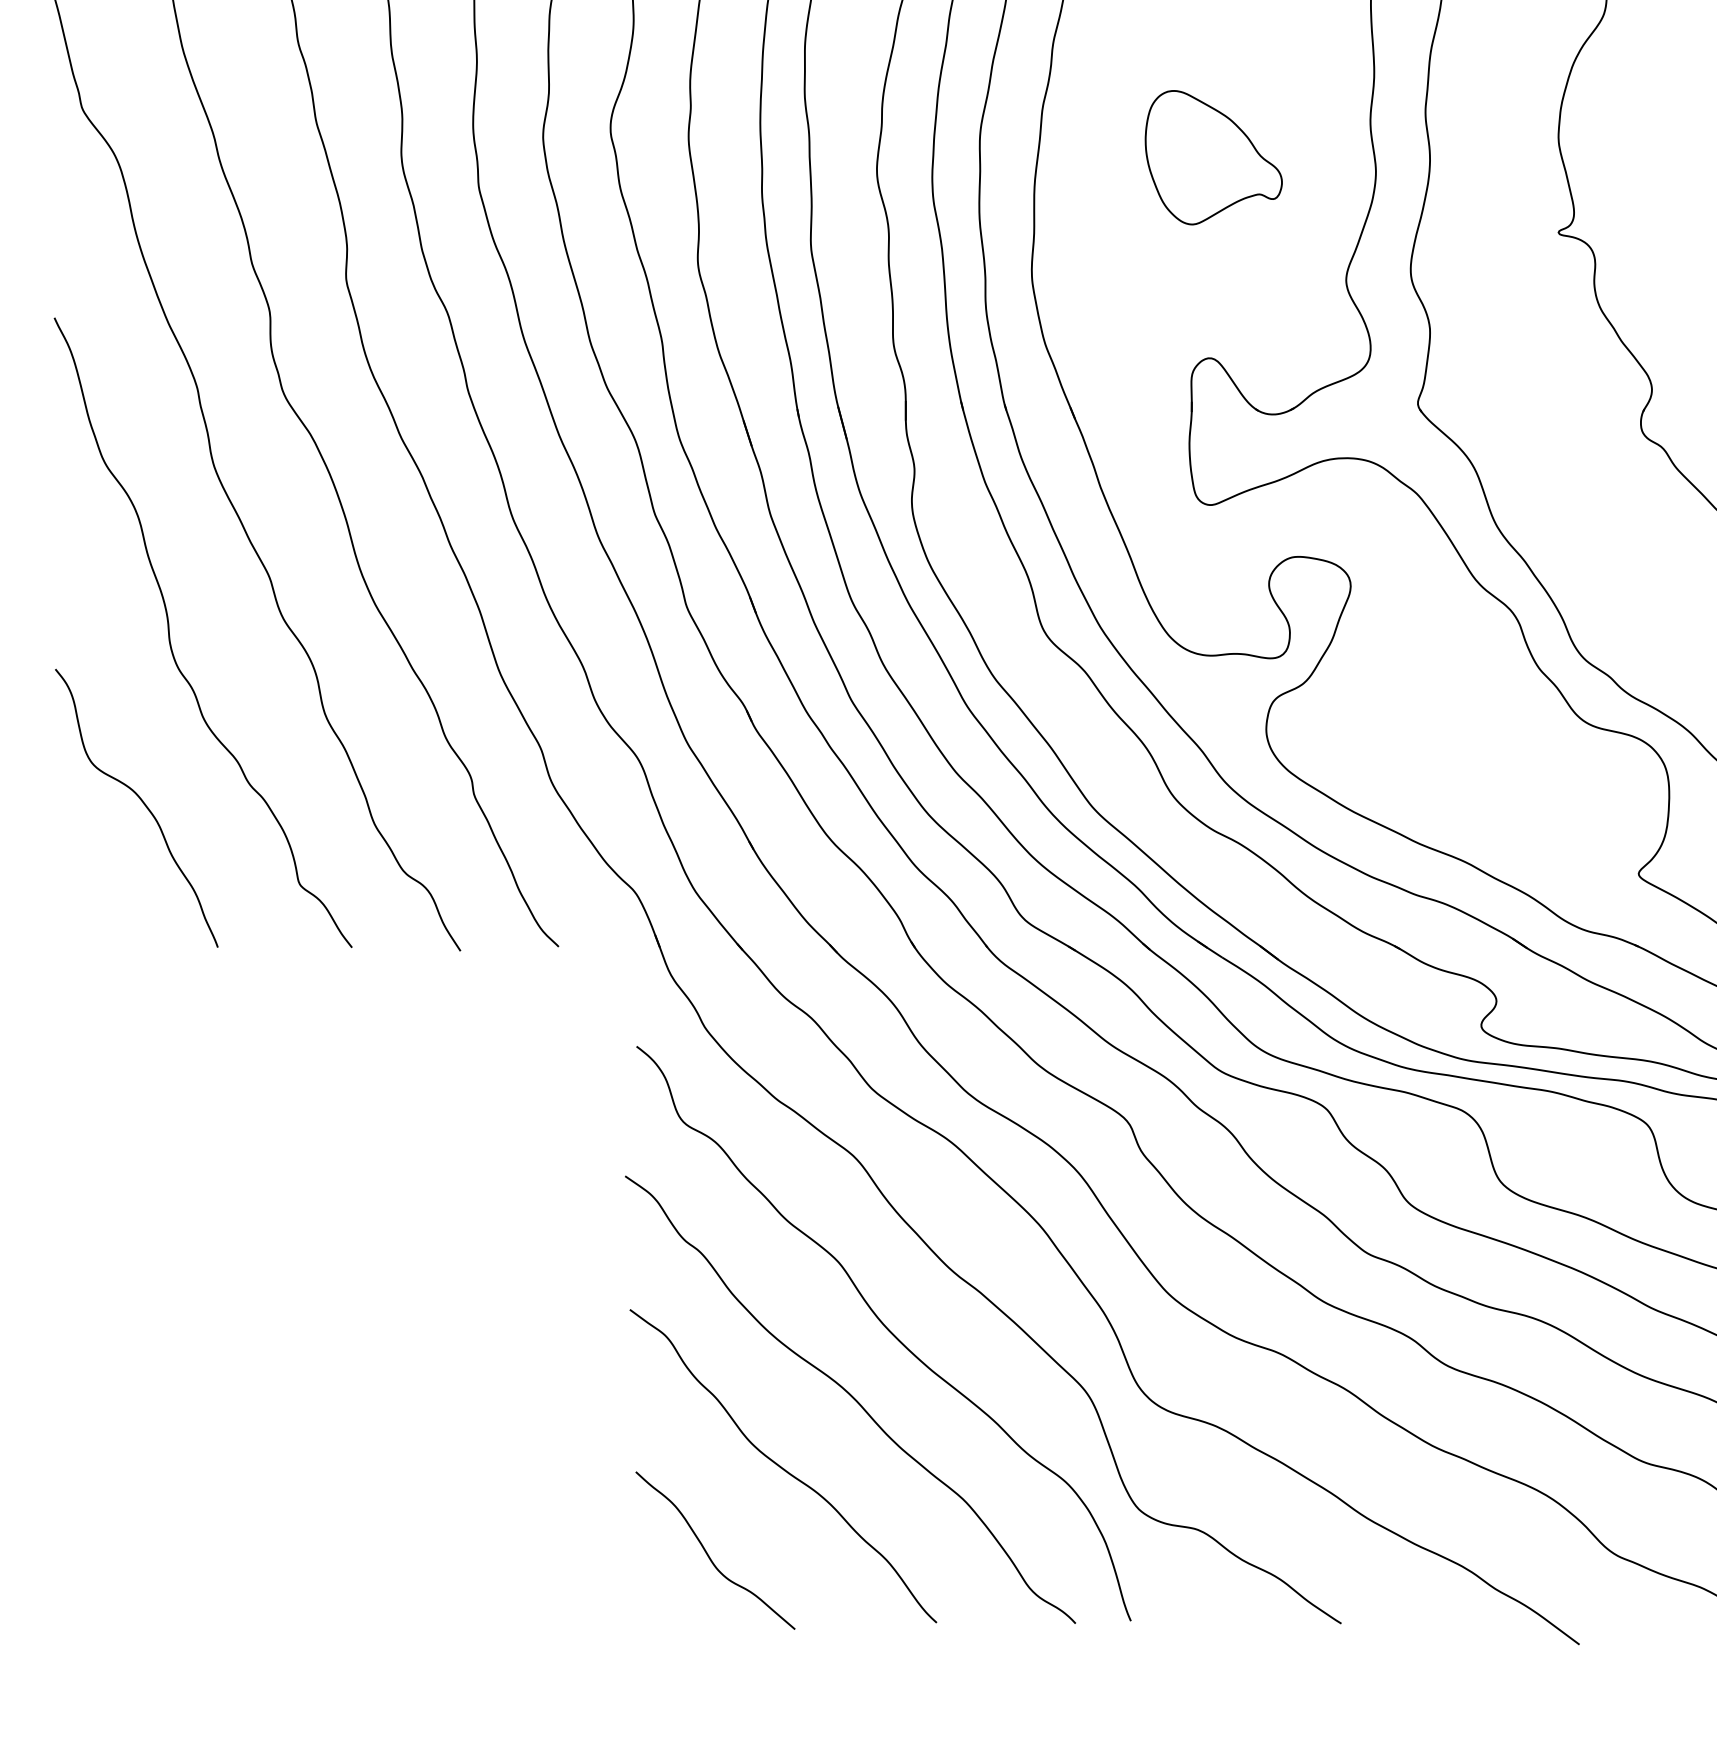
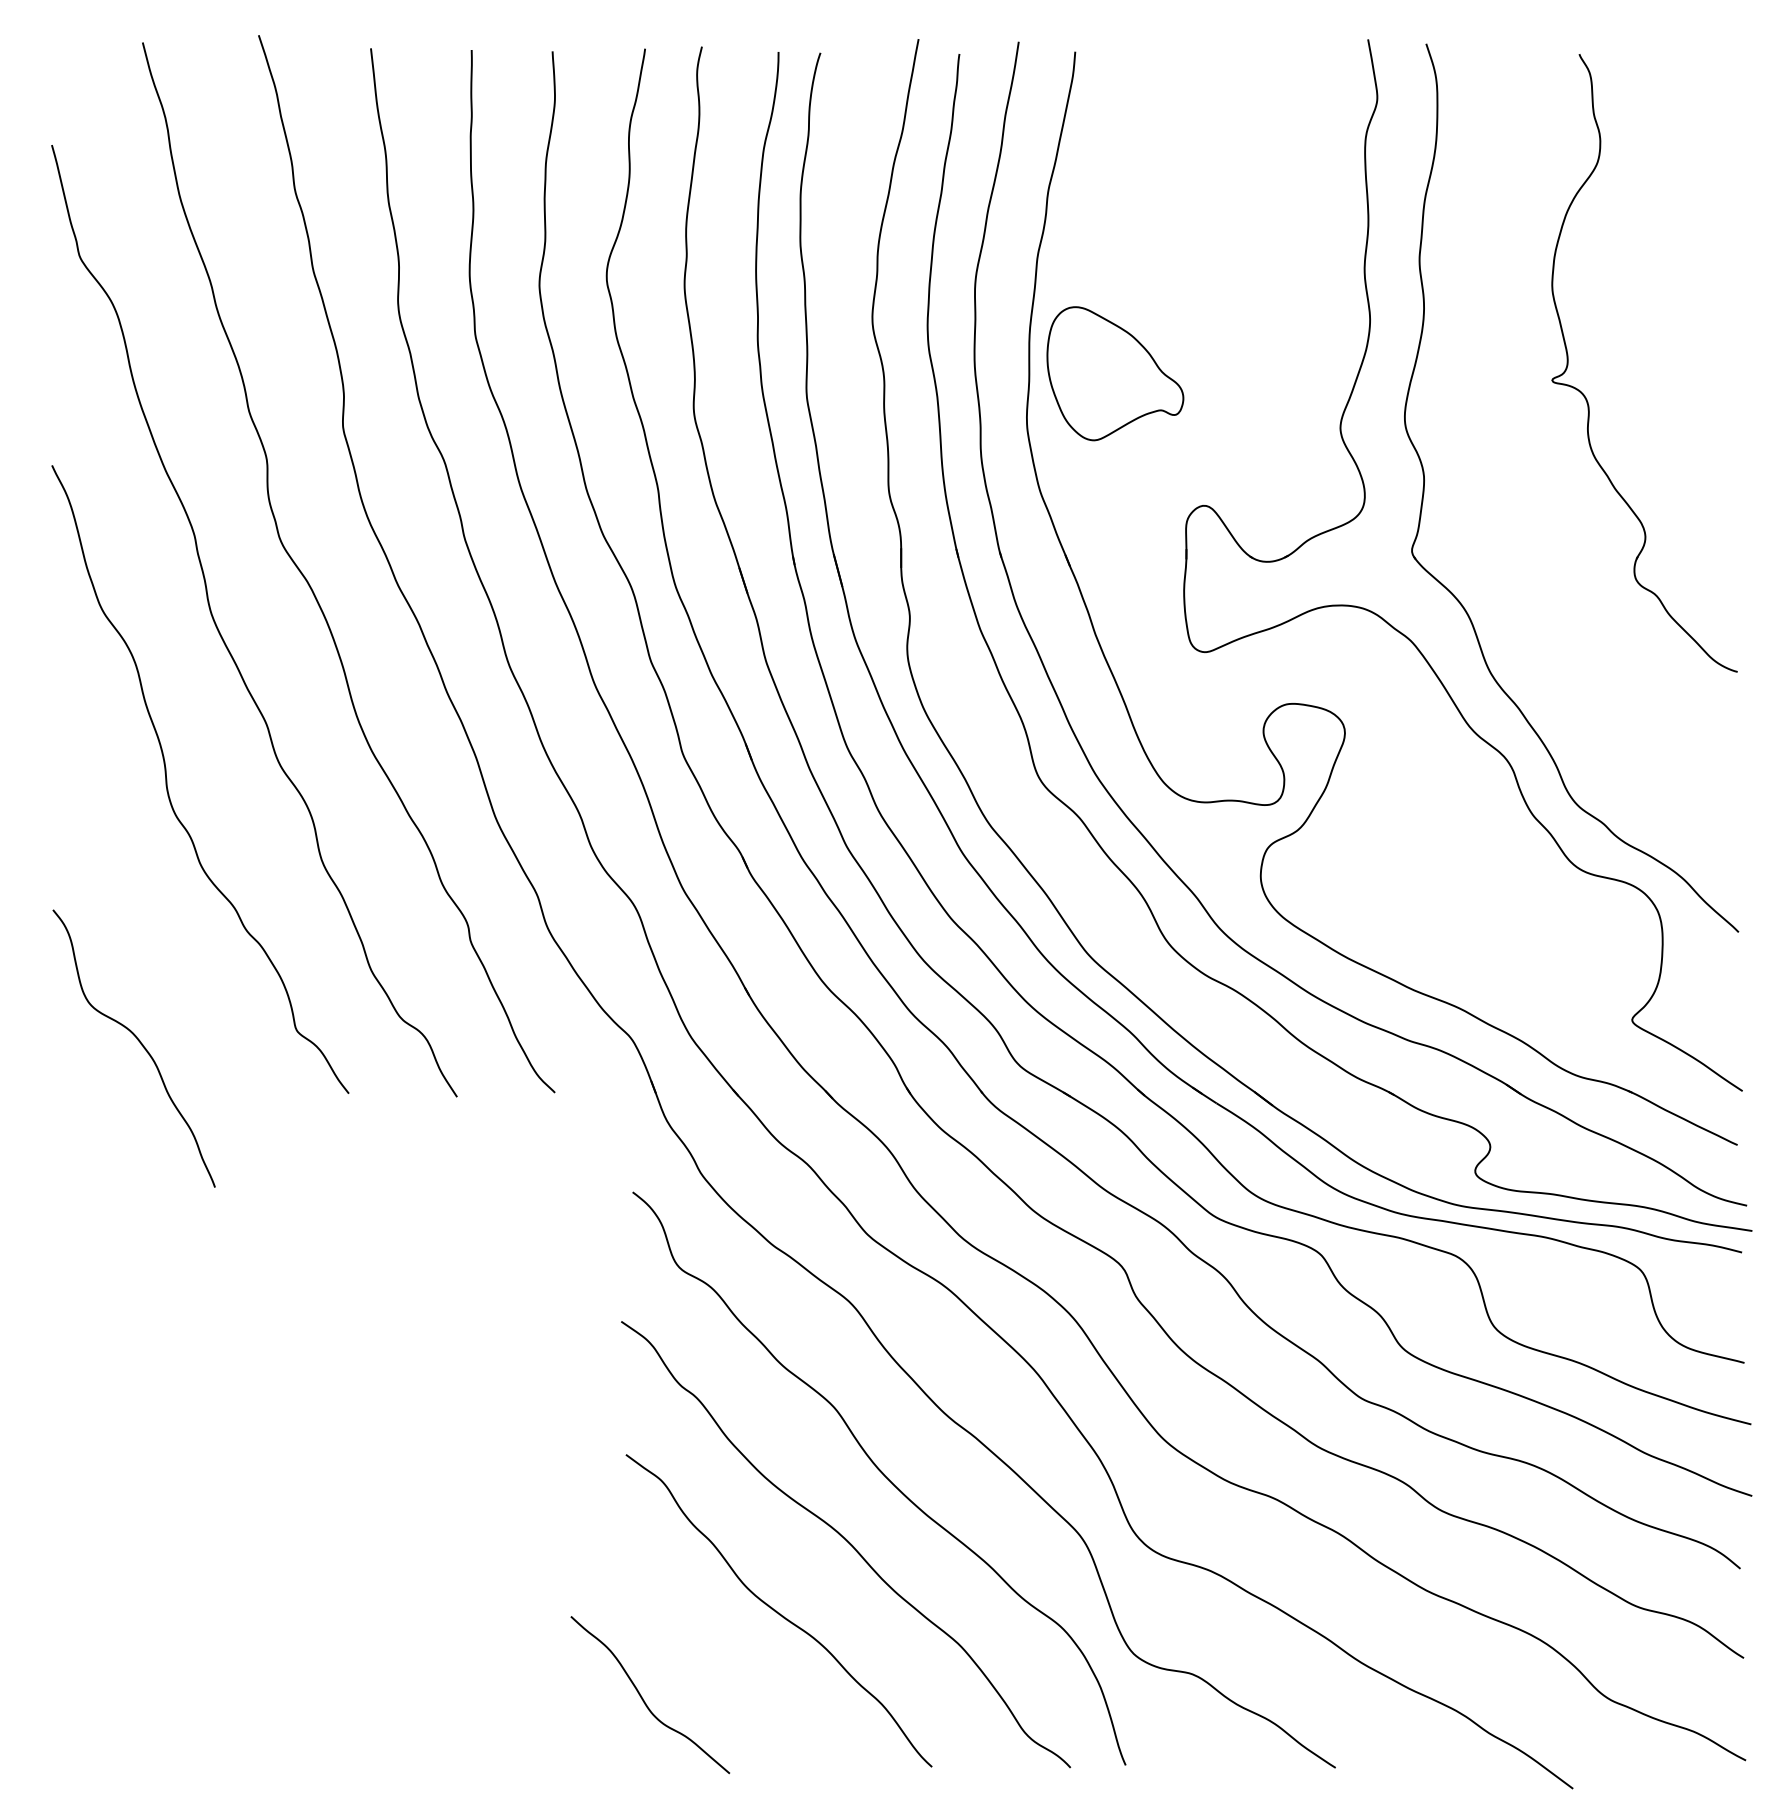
part: (1213, 157) -> (1115, 373), moved
curve: (143, 804) -> (140, 1044), moved
curve: (708, 1554) -> (643, 1698), moved

